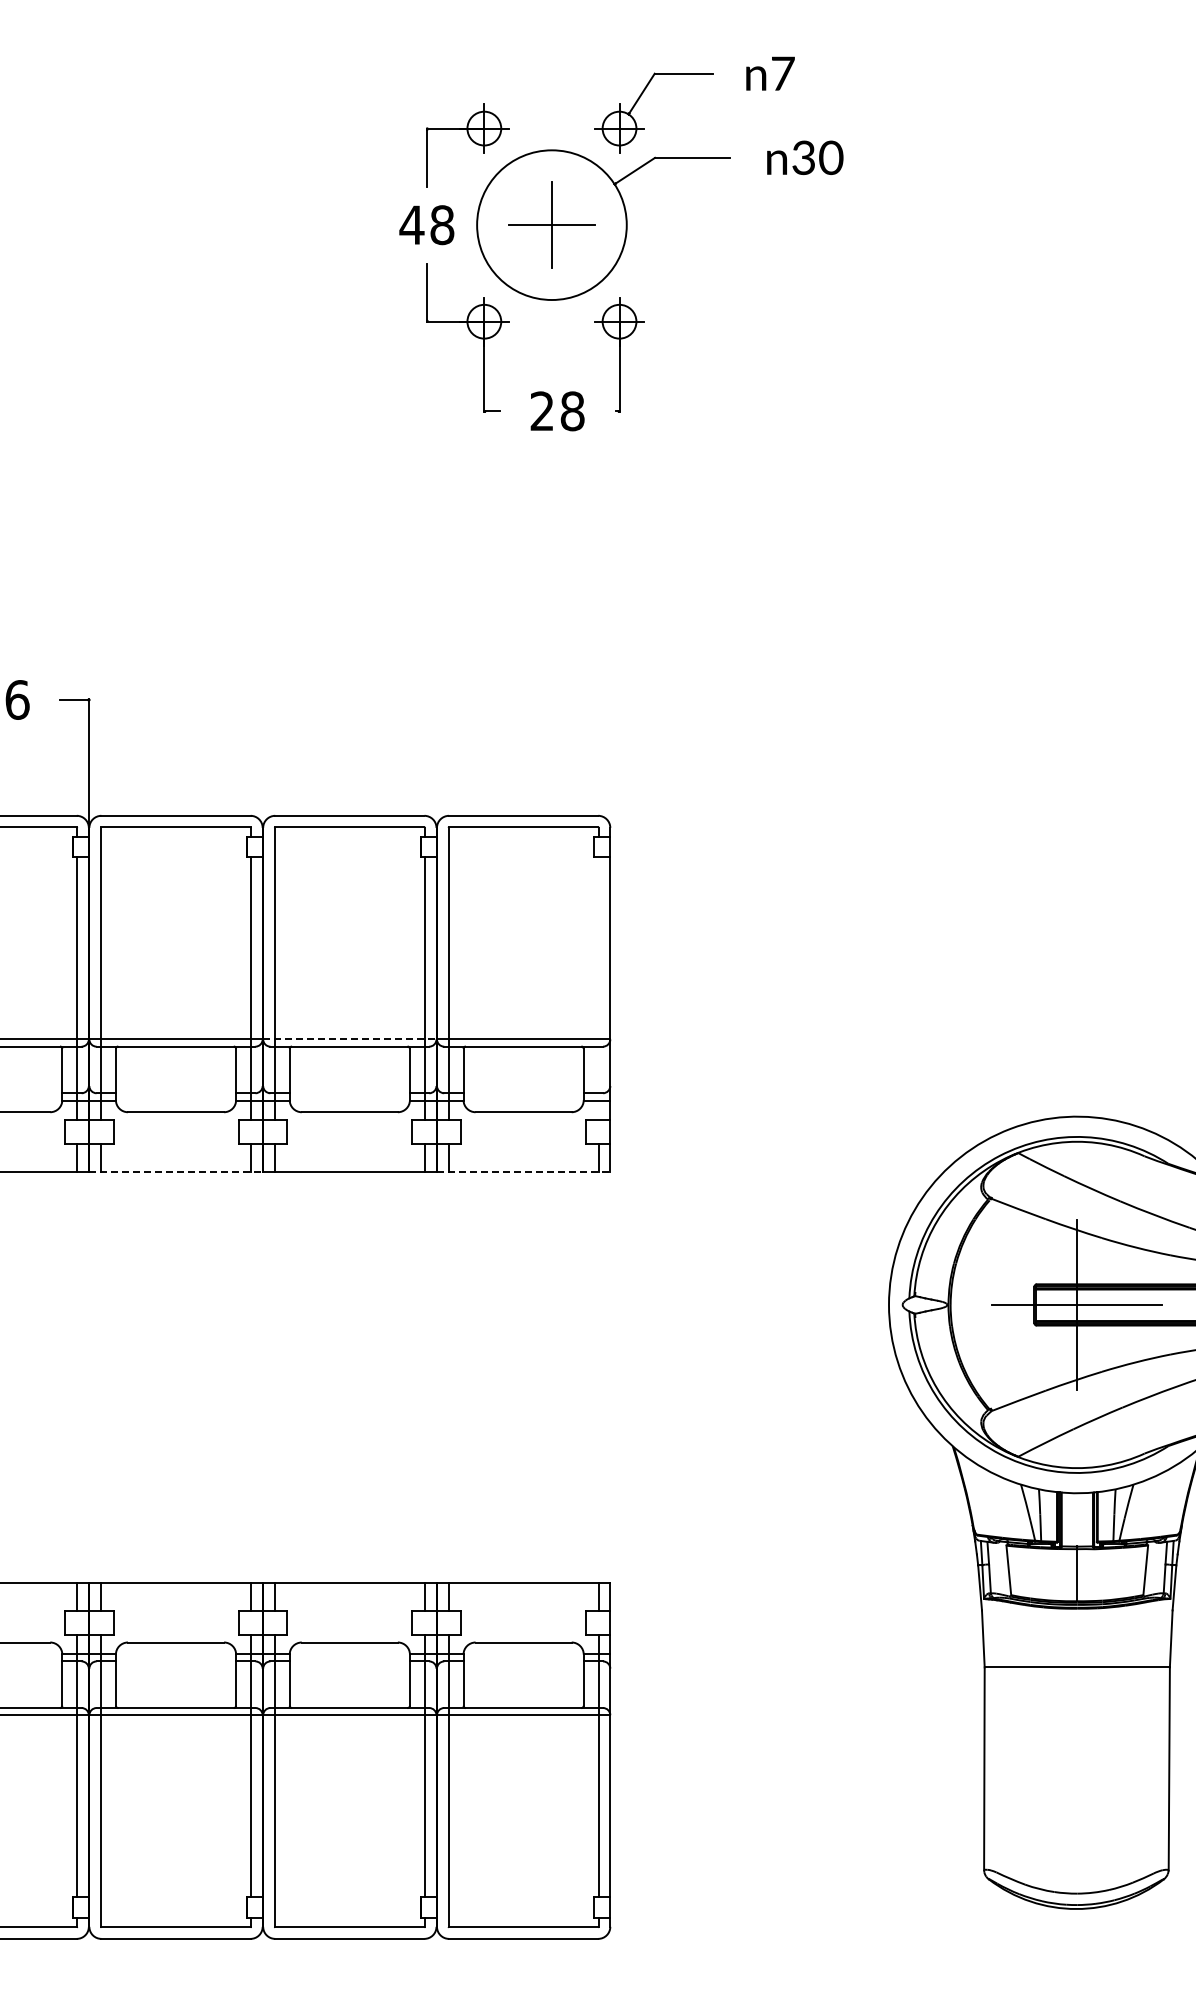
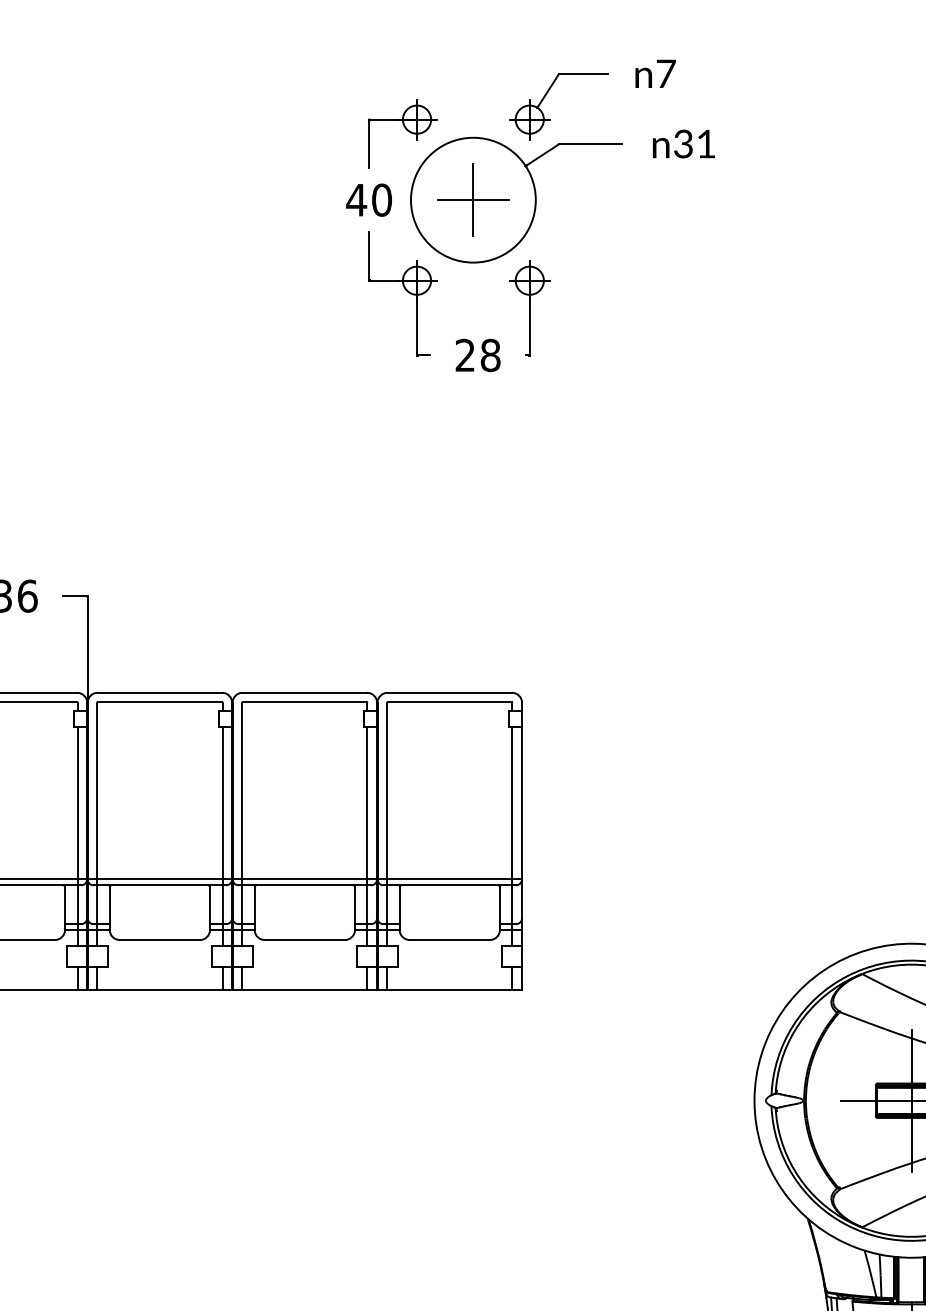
text: (831, 157) -> (706, 143), 30 -> 31
text: (442, 224) -> (382, 199), 48 -> 40
line: (598, 988) -> (512, 836), added
line: (349, 1039) -> (304, 879), dashed -> solid
line: (176, 1172) -> (160, 990), dashed -> solid
line: (523, 1172) -> (449, 990), dashed -> solid

